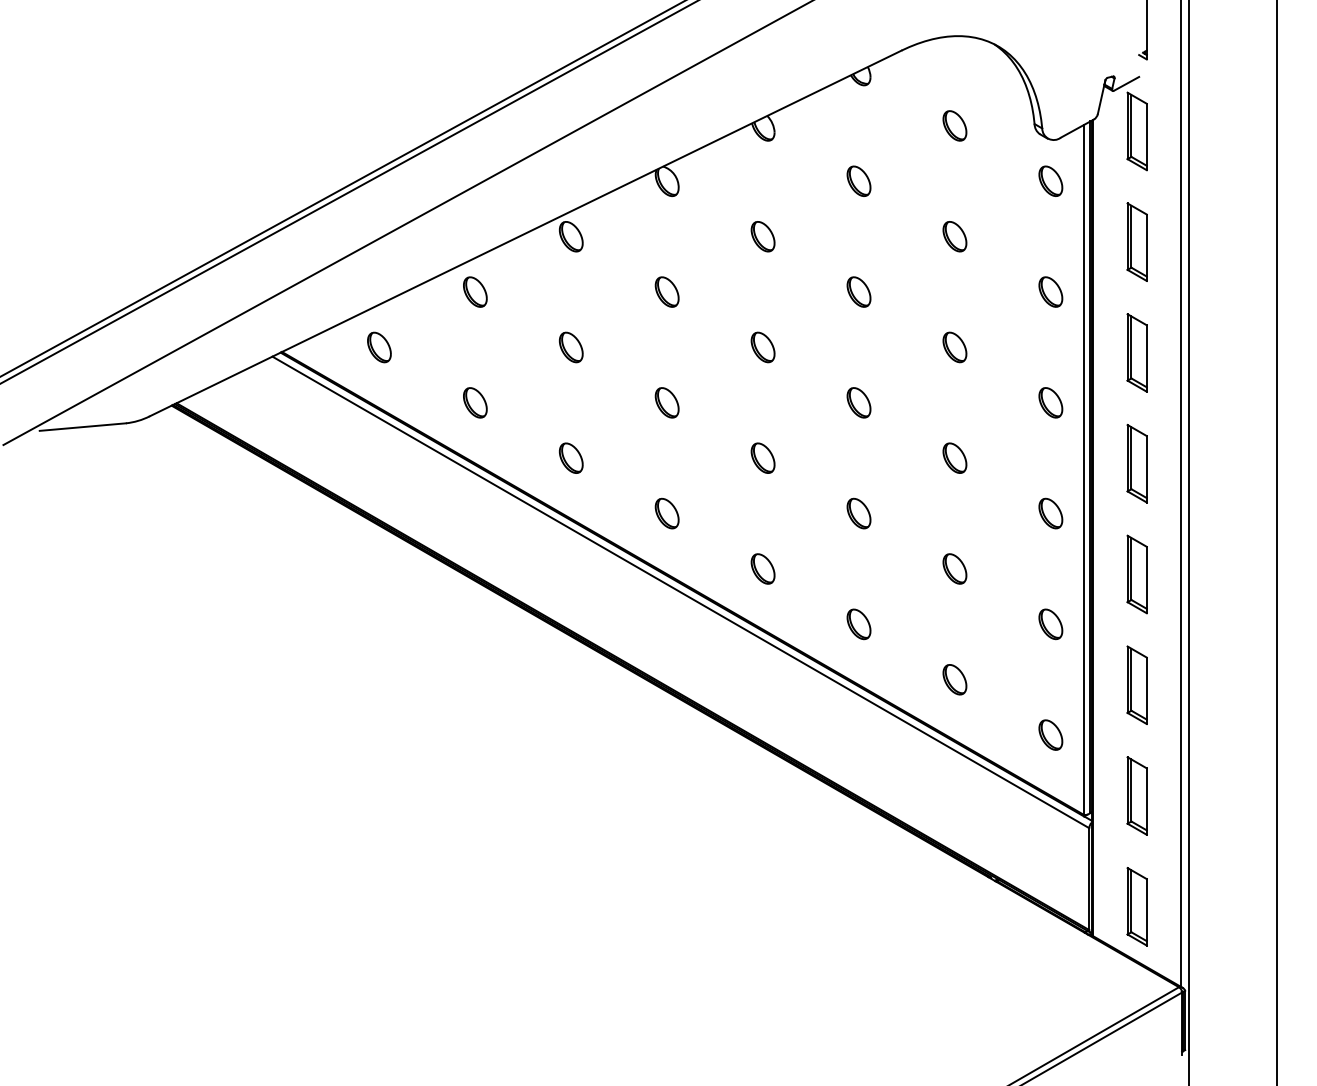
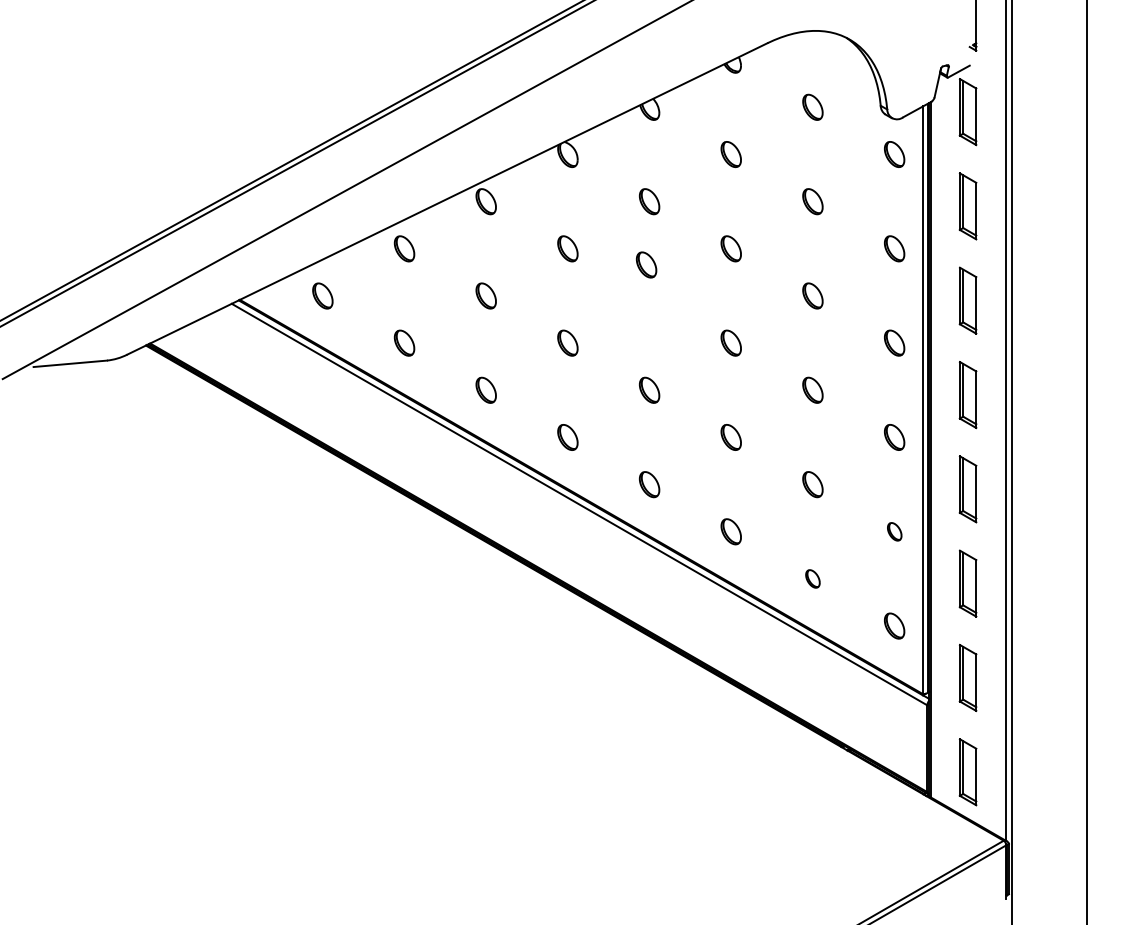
part: (763, 346) -> (646, 264), moved
part: (1050, 624) -> (894, 531), size x0.7
part: (954, 679) -> (812, 578), size x0.7

